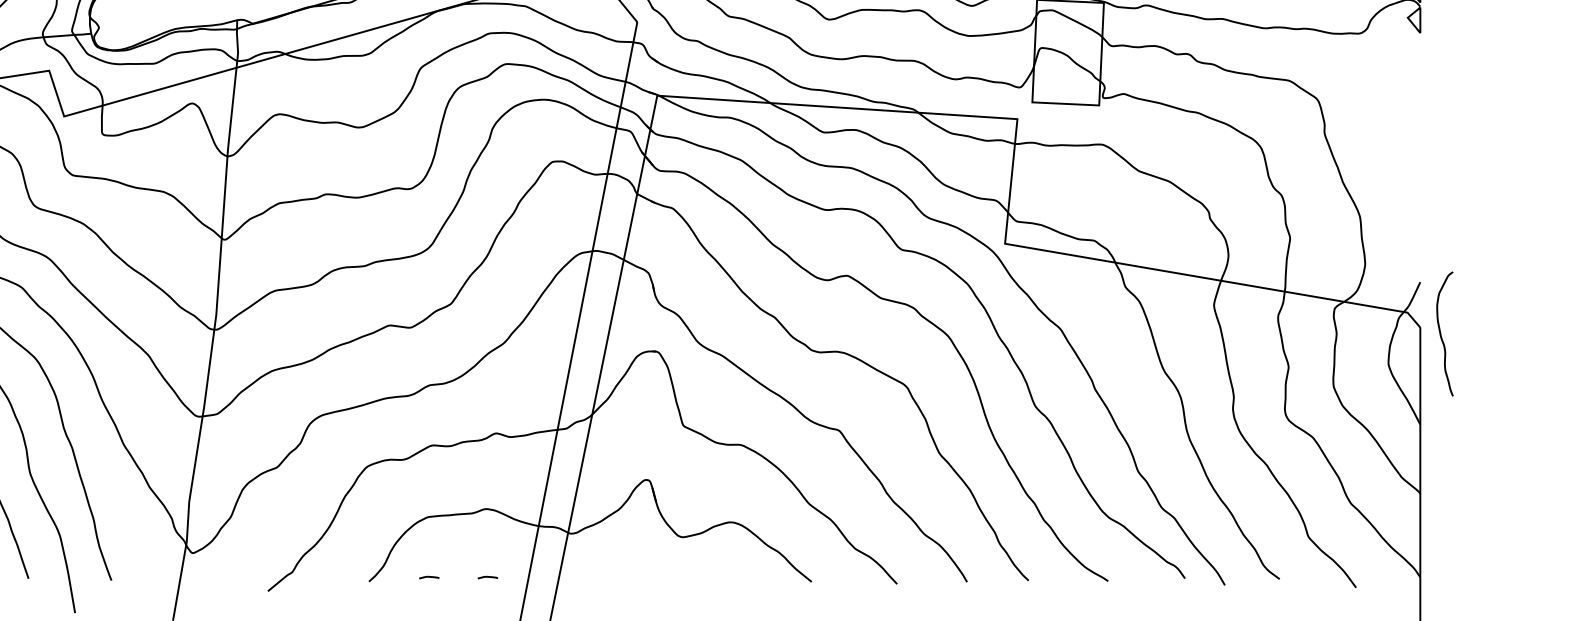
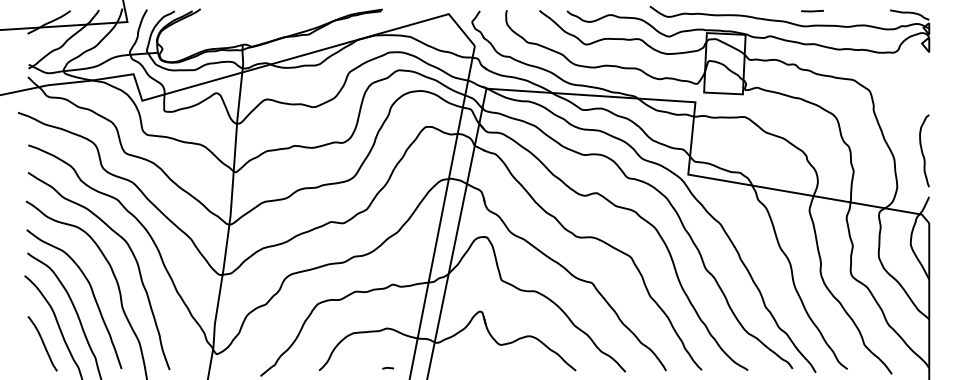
curve: (1441, 333) -> (922, 150), moved
line: (428, 577) -> (353, 368), removed

